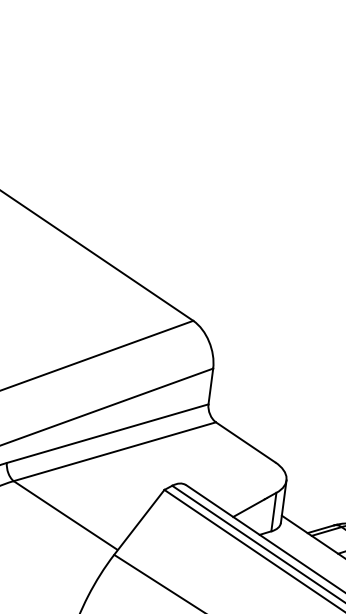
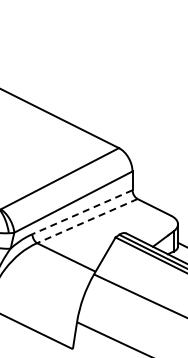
line: (107, 434) -> (82, 212), solid -> dashed
line: (115, 452) -> (87, 221), solid -> dashed

